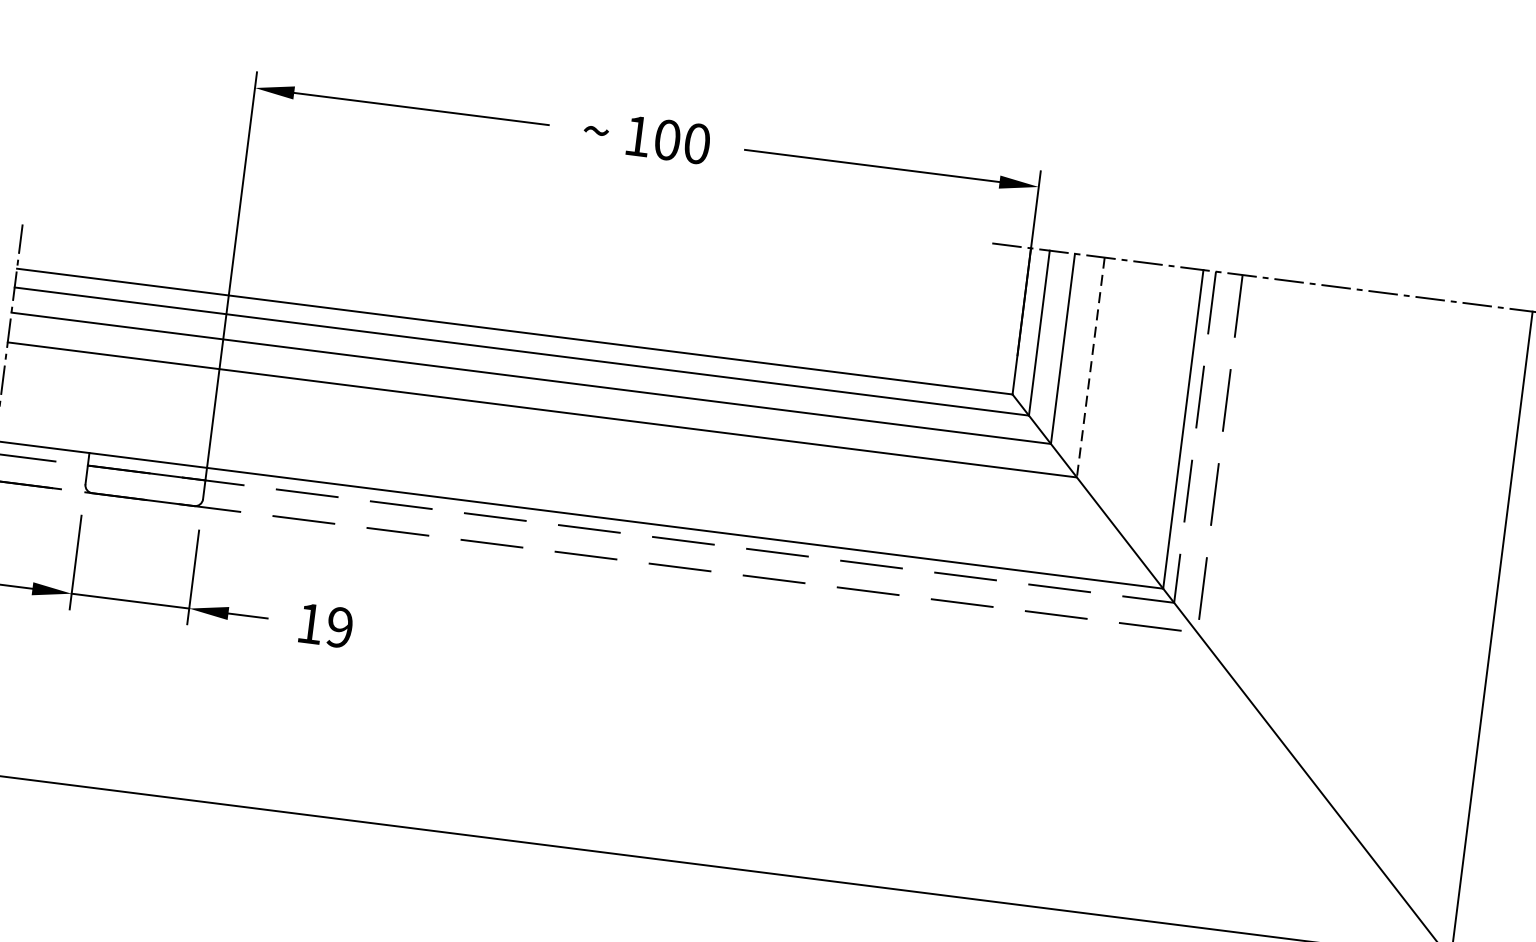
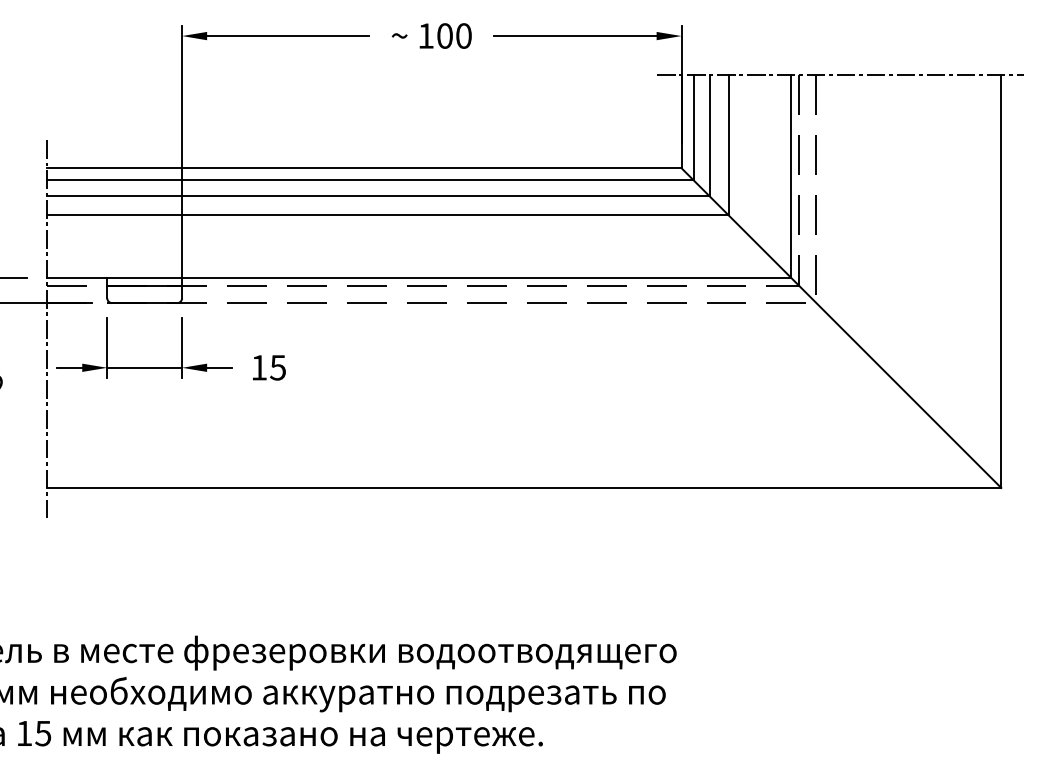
line: (1090, 368) -> (728, 145), dashed -> solid
text: (338, 626) -> (277, 367), 19 -> 15

